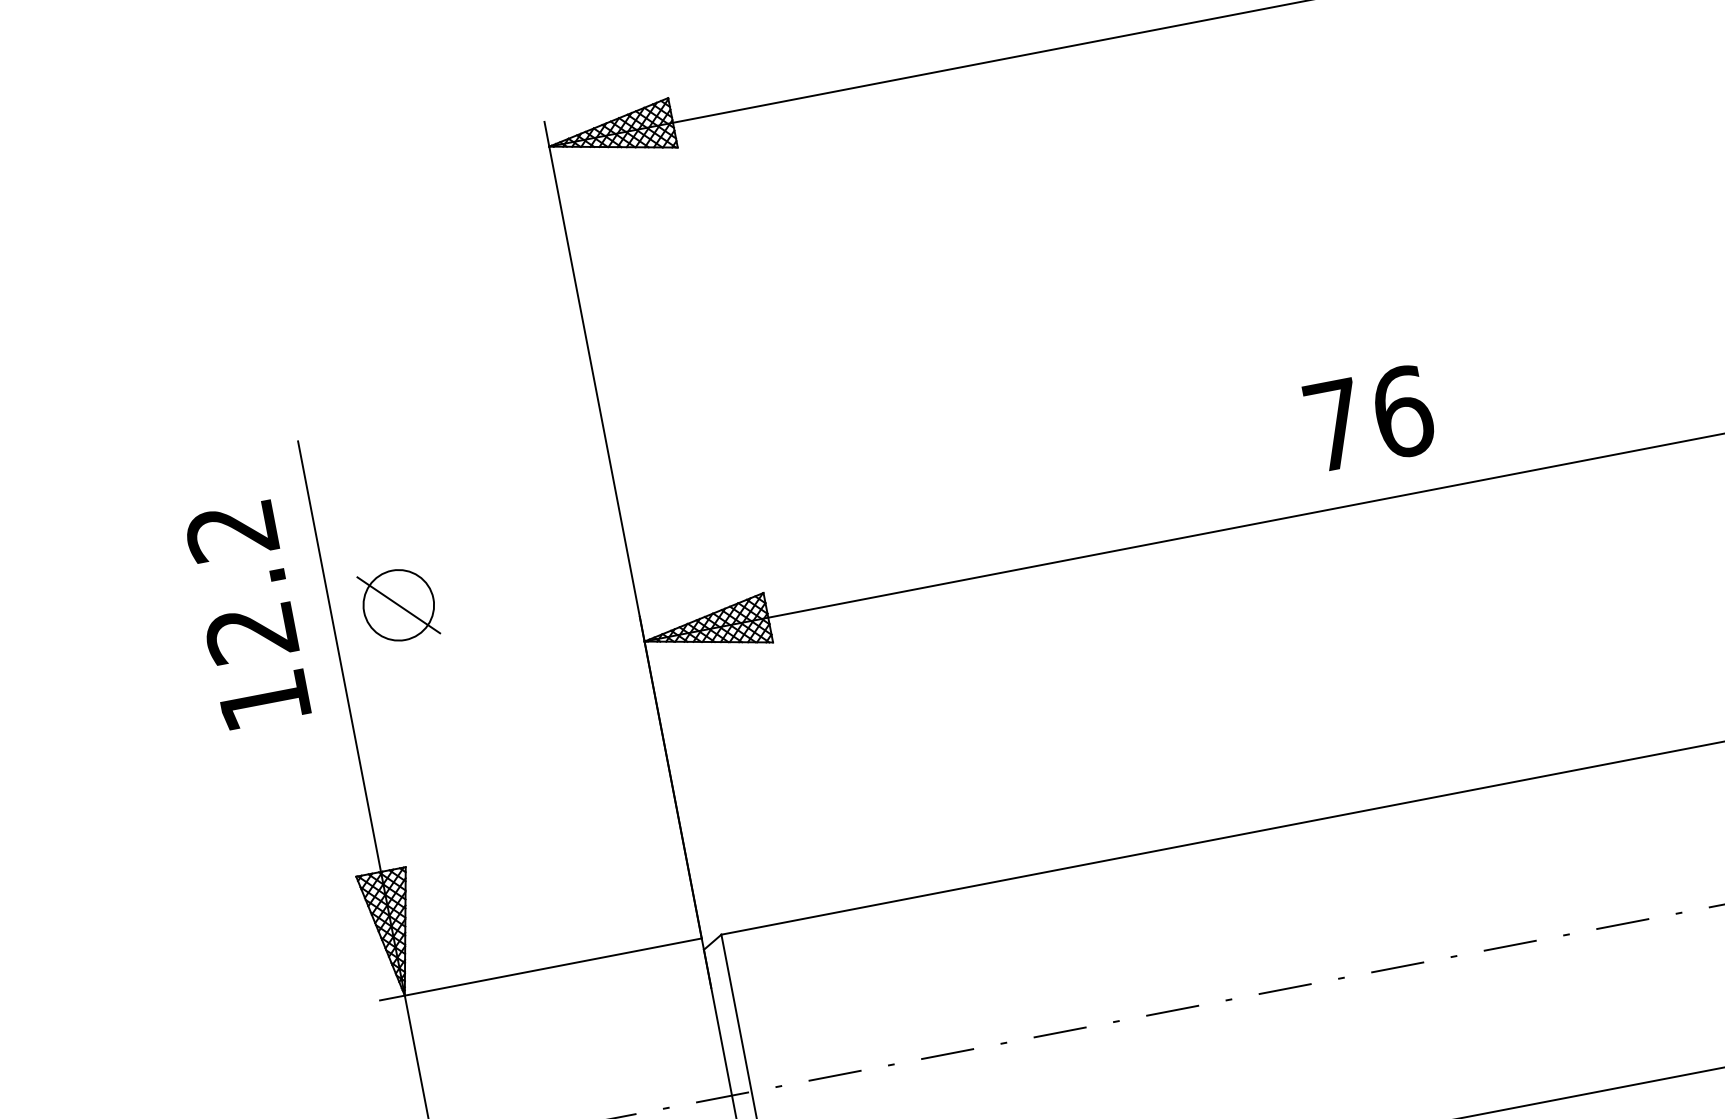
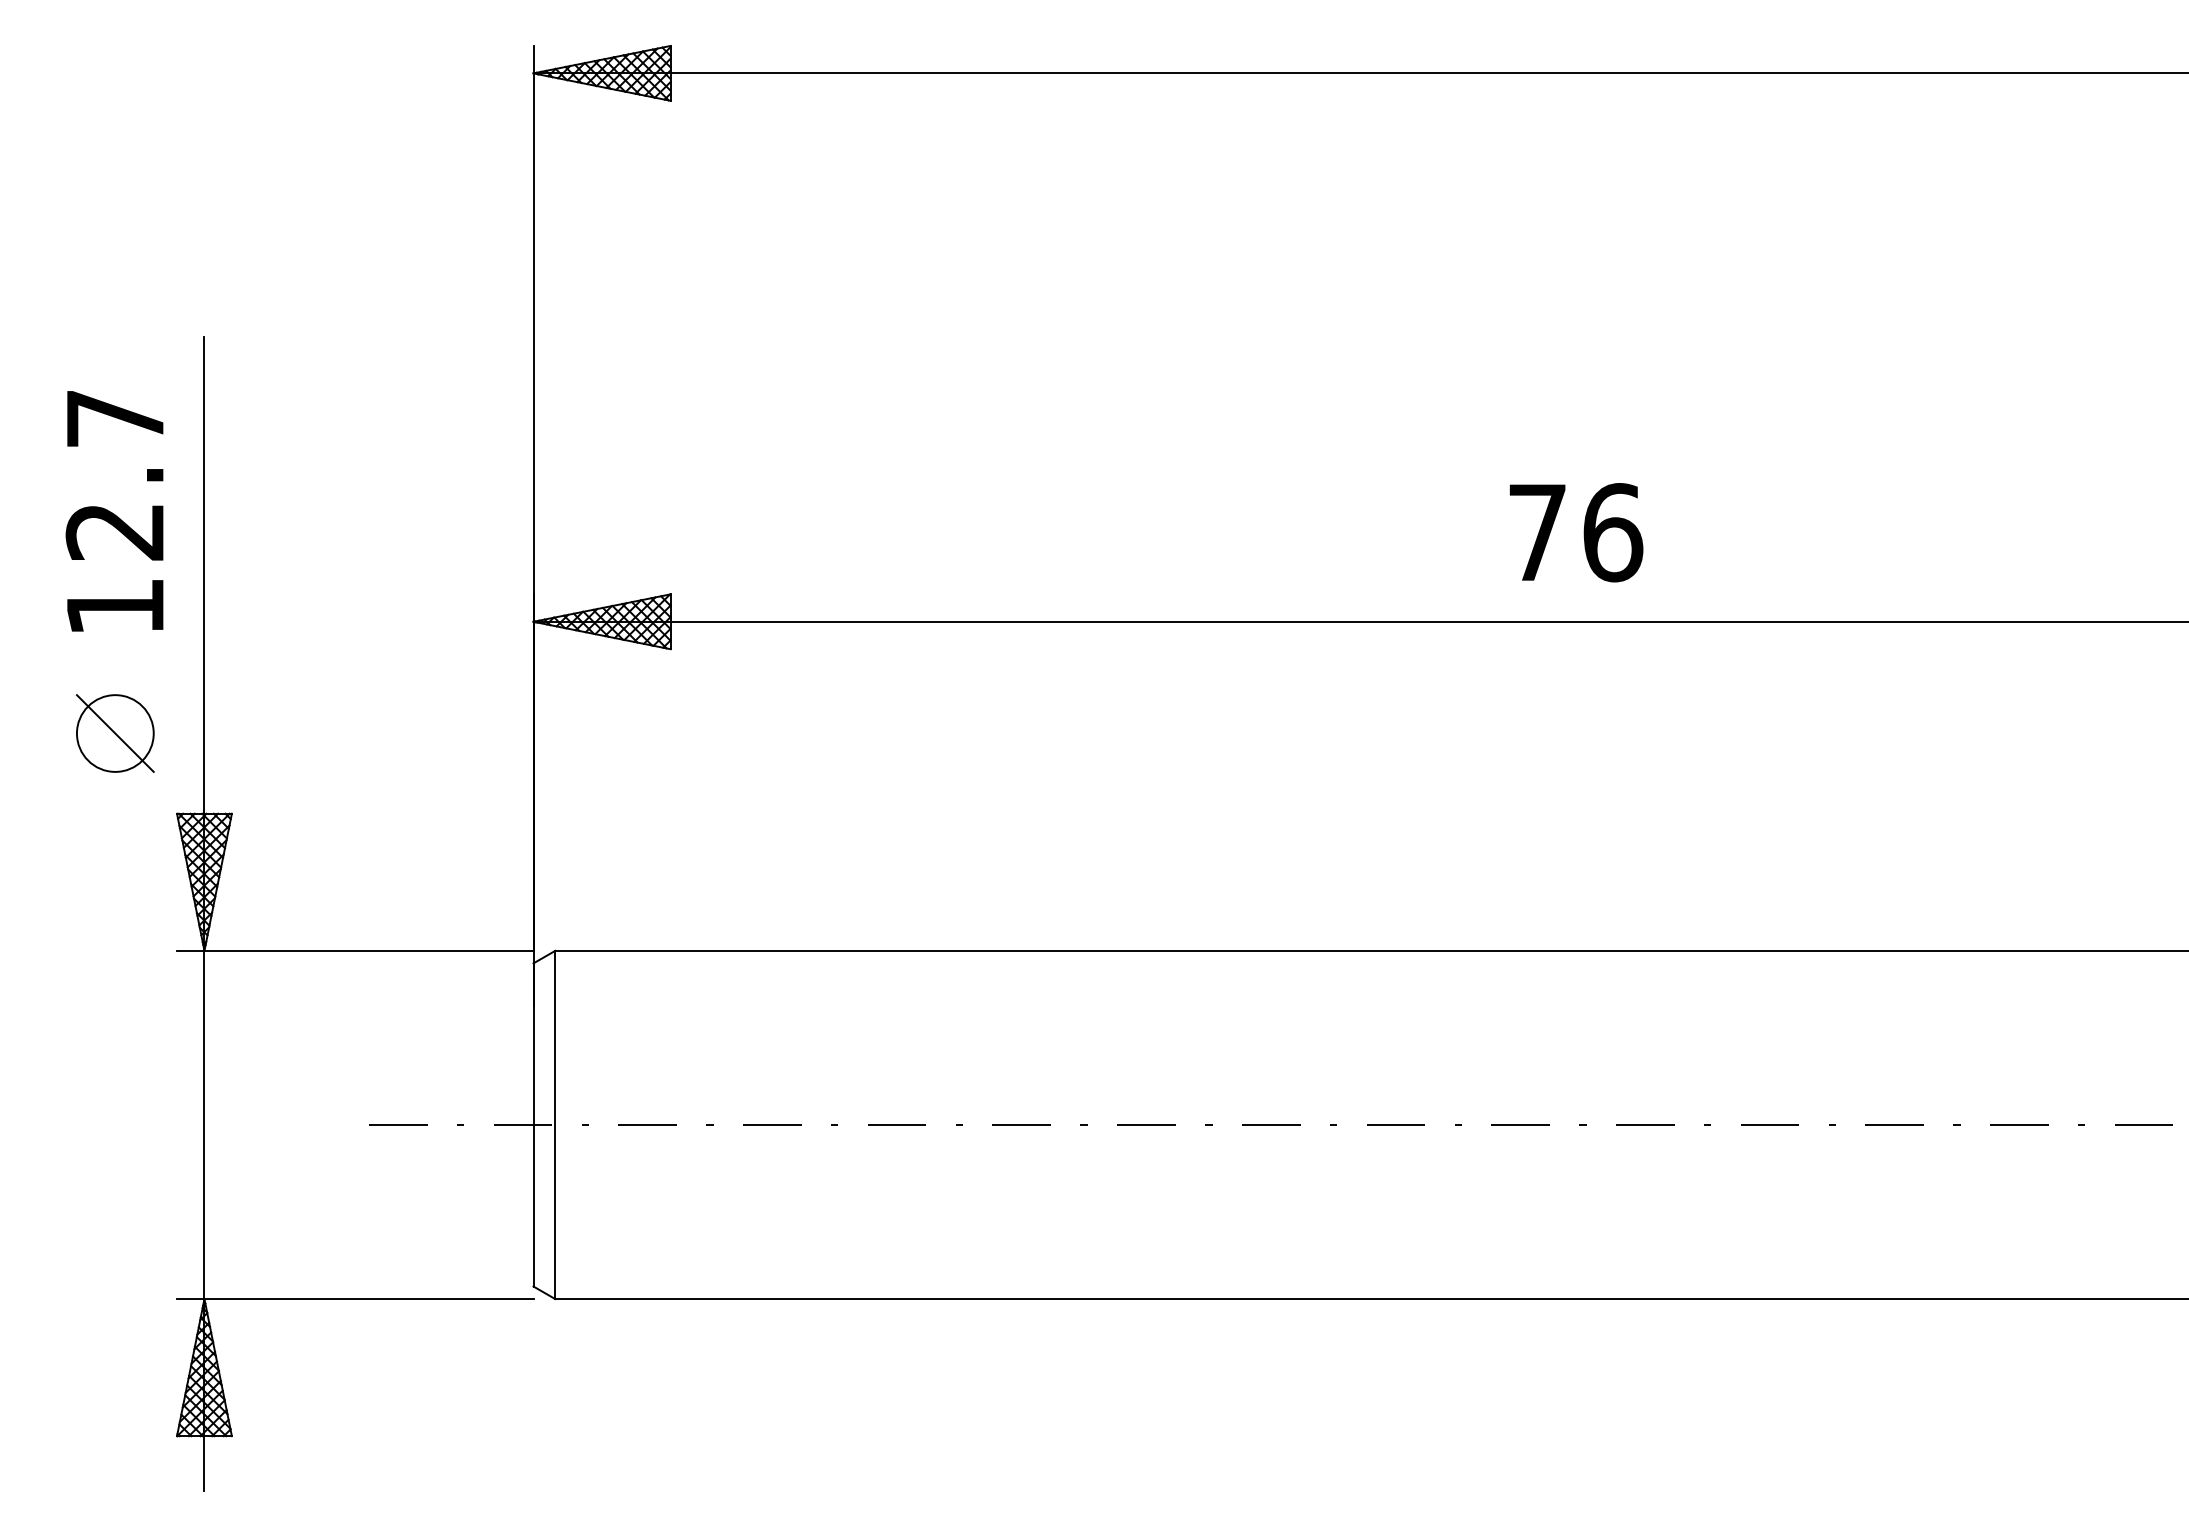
text: (1369, 418) -> (1576, 532), moved
text: (231, 531) -> (114, 419), 12.2 -> 12.7
part: (398, 605) -> (114, 733), moved

